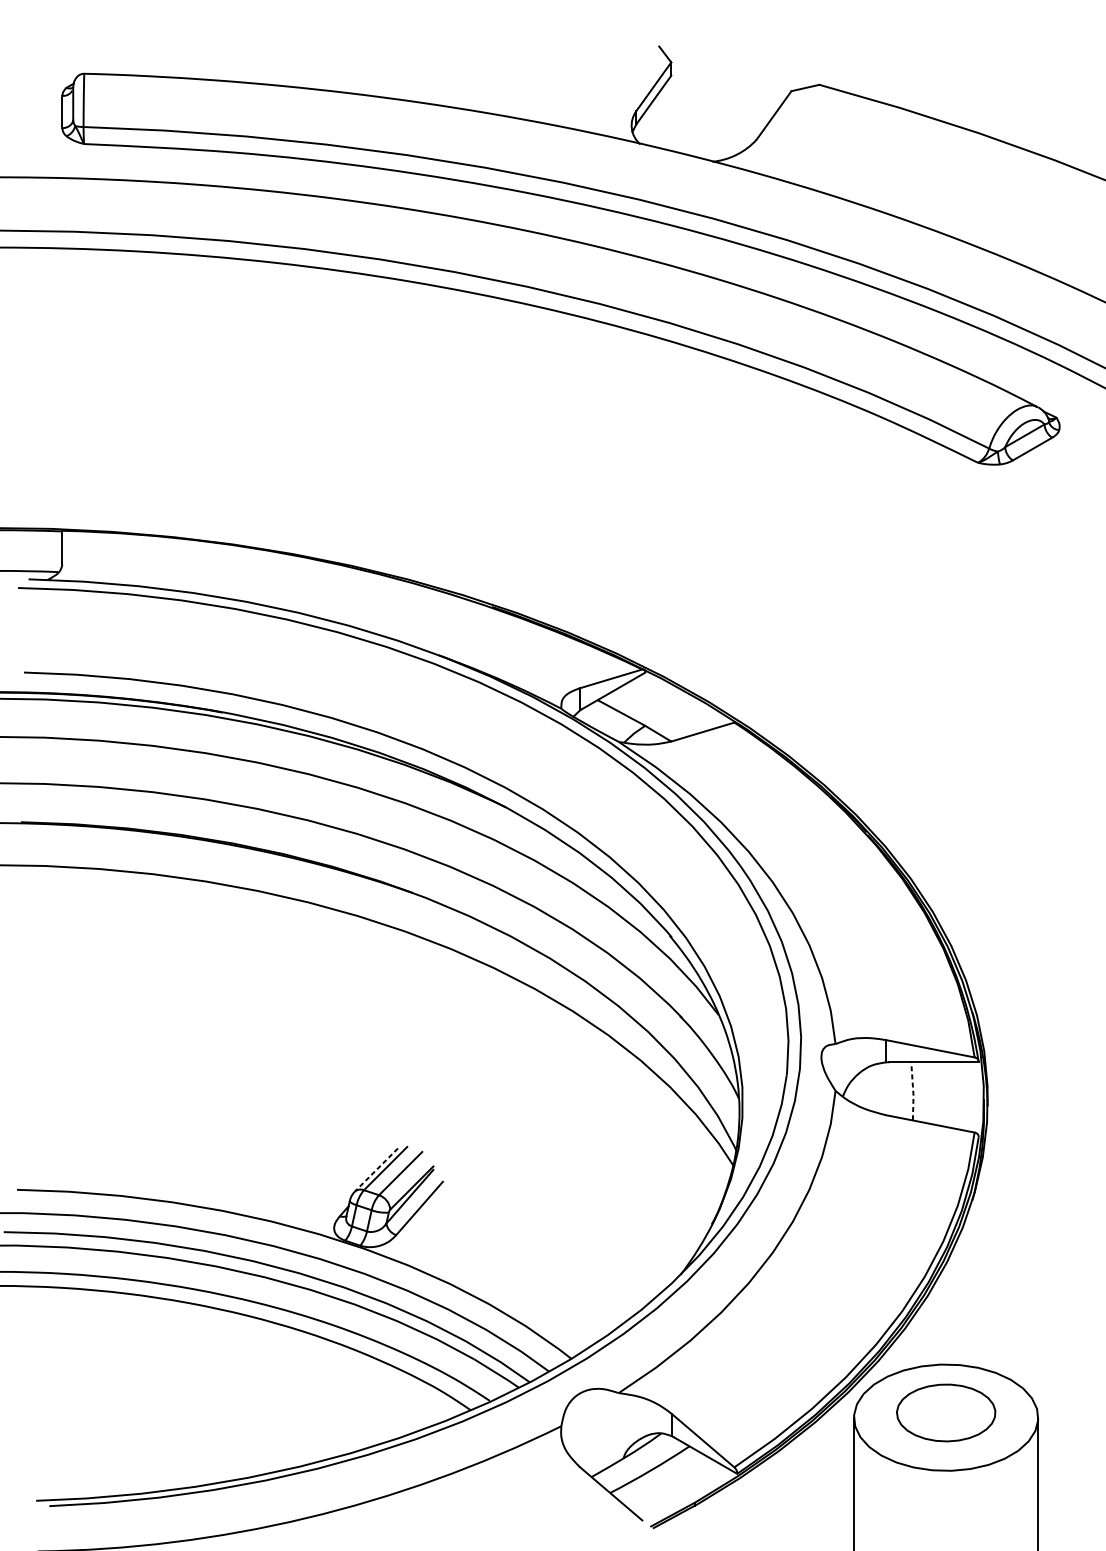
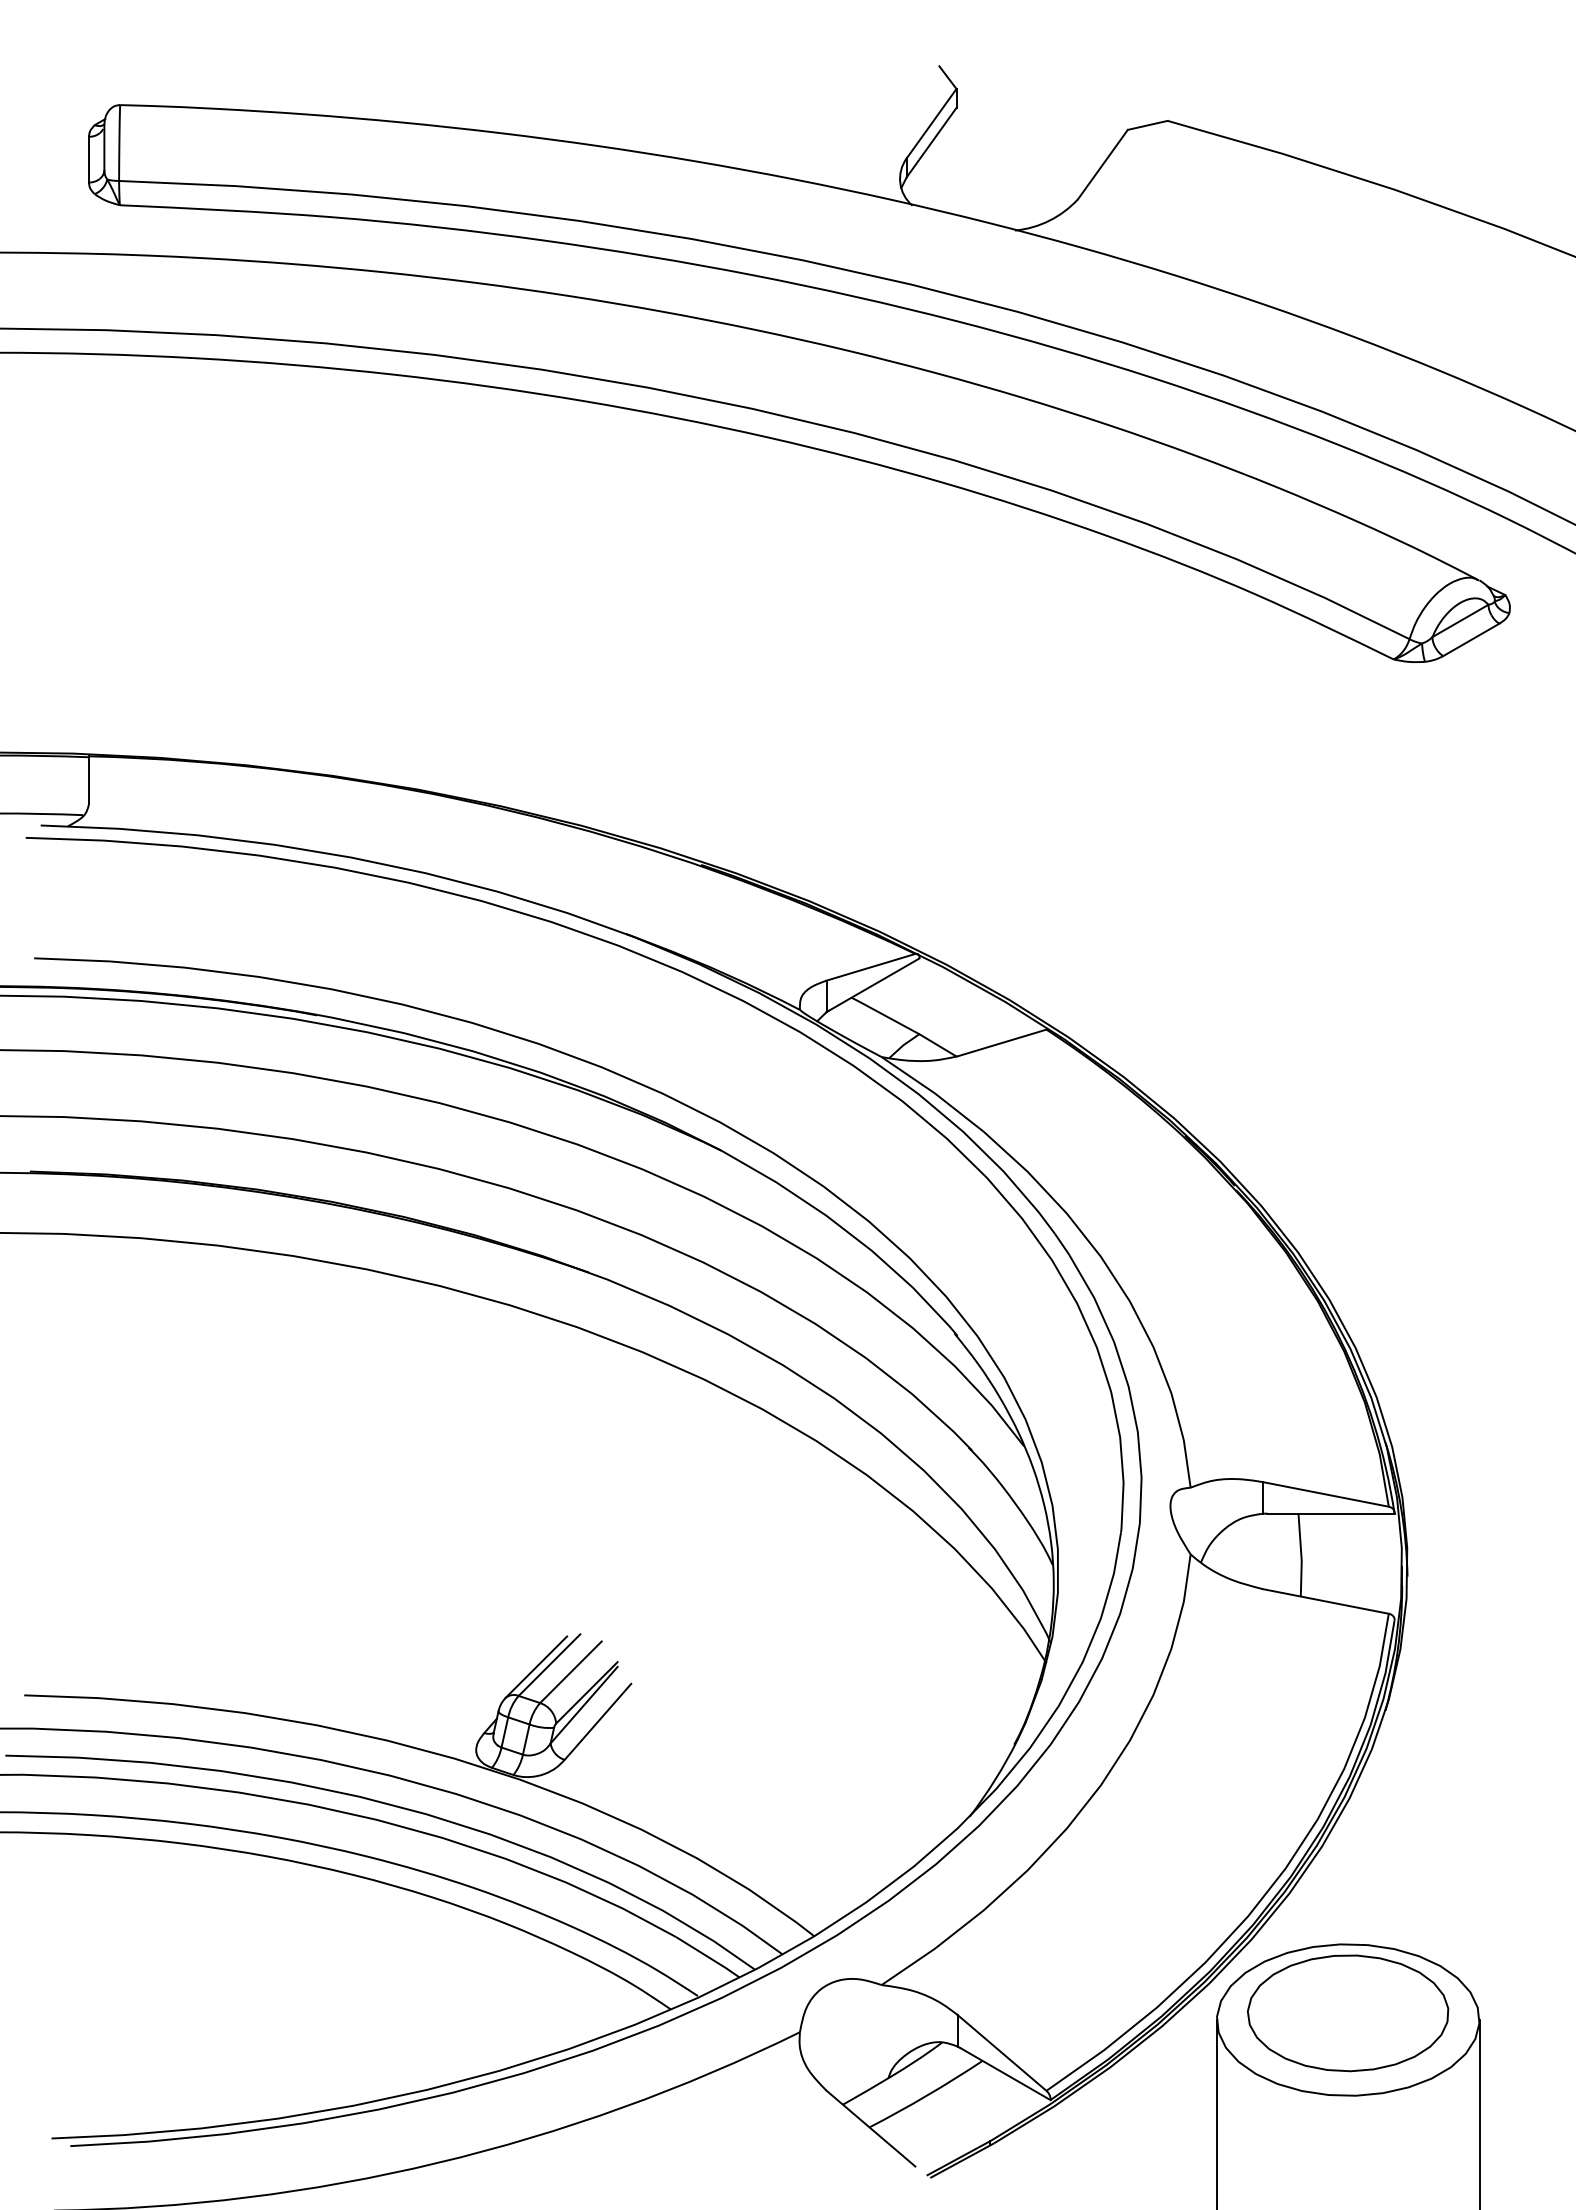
line: (913, 1091) -> (1301, 1555), dashed -> solid
line: (376, 1170) -> (536, 1667), dashed -> solid
part: (946, 1413) -> (1348, 2013), size x1.43

